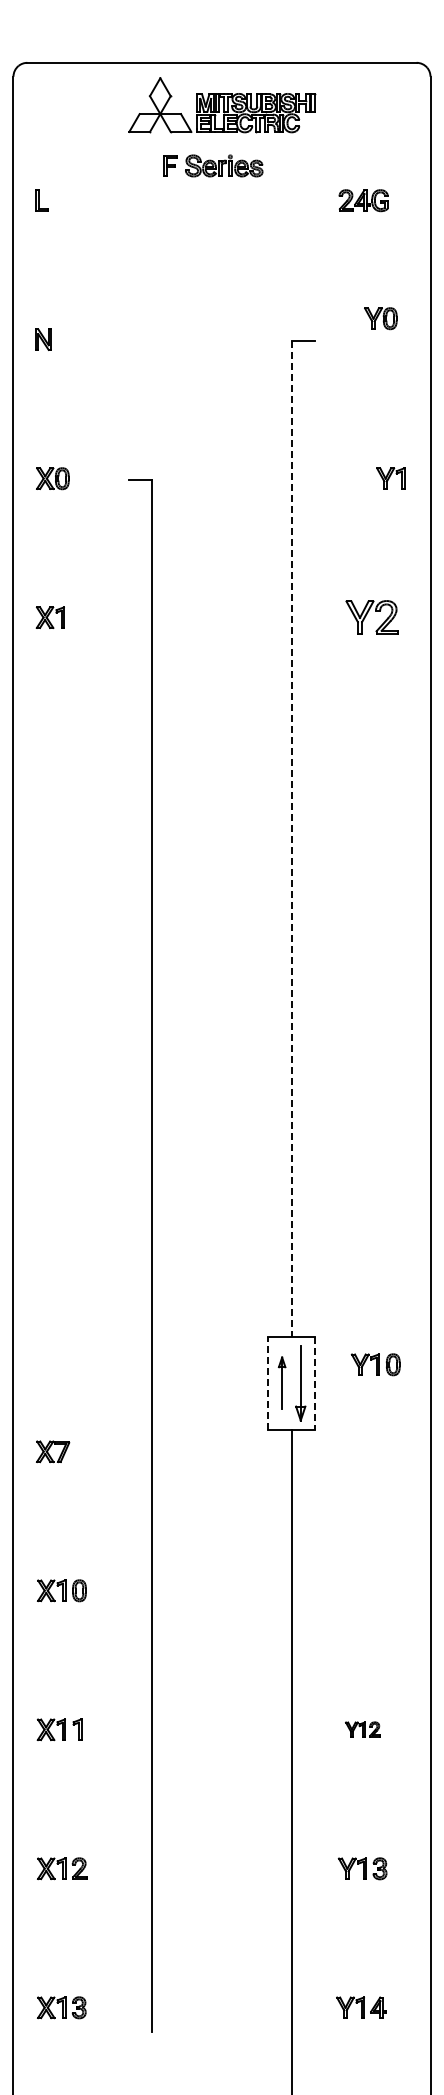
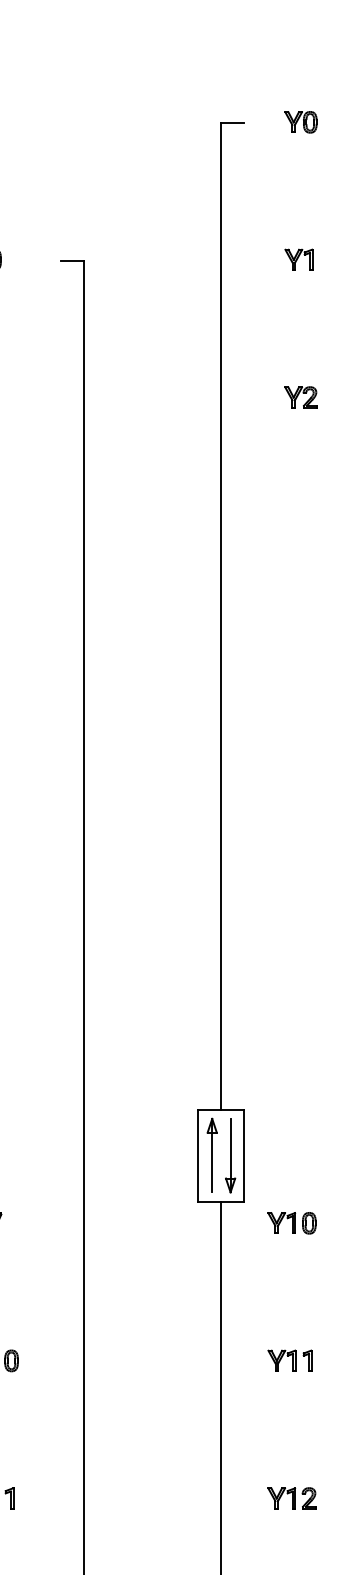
part: (380, 318) -> (300, 122), moved
part: (390, 478) -> (298, 259), moved
part: (371, 617) -> (300, 397), size x0.62
line: (291, 839) -> (221, 617), dashed -> solid
part: (375, 1364) -> (291, 1223), moved
line: (268, 1382) -> (198, 1154), dashed -> solid
part: (281, 1383) -> (211, 1155), size x1.43
line: (314, 1383) -> (244, 1155), dashed -> solid
part: (360, 1590) -> (289, 1360), added
part: (362, 1729) -> (291, 1498), size x1.43

